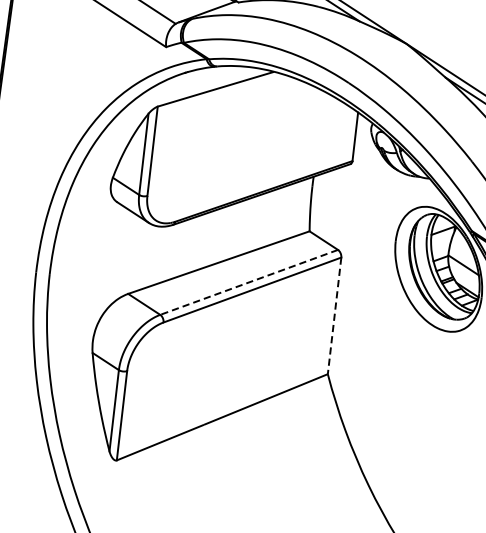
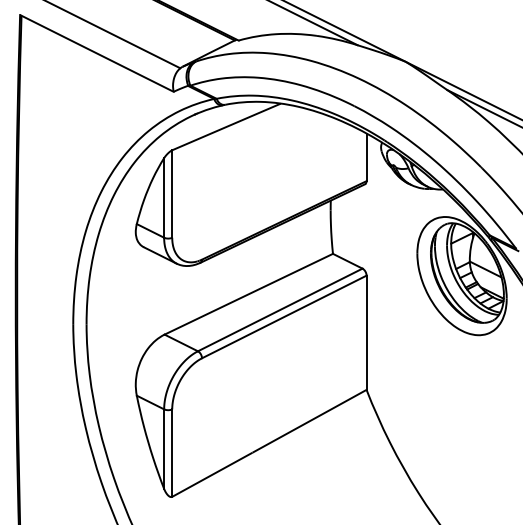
line: (248, 282) -> (279, 310), dashed -> solid
line: (334, 316) -> (366, 333), dashed -> solid

